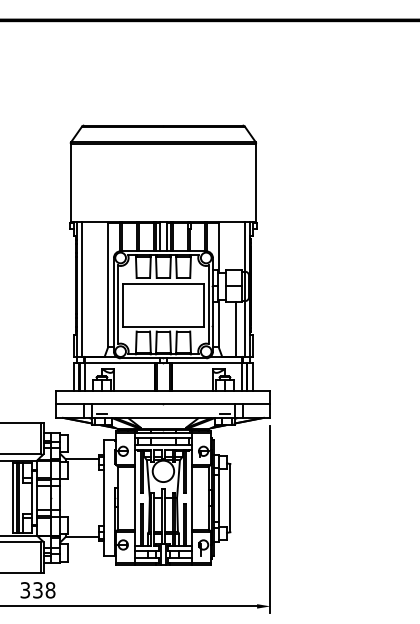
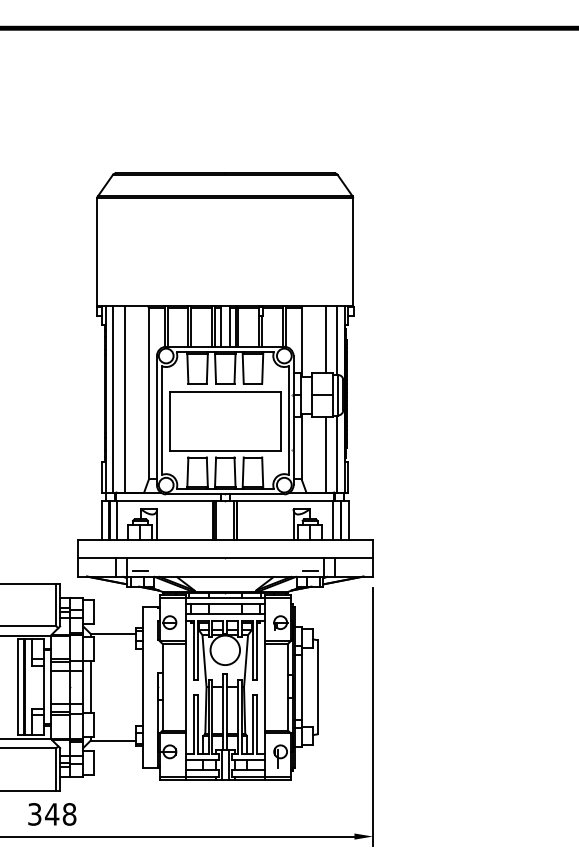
line: (236, 246) -> (325, 339), added
line: (91, 289) -> (125, 399), added
line: (65, 498) -> (90, 687), added
text: (38, 590) -> (52, 814), 338 -> 348

